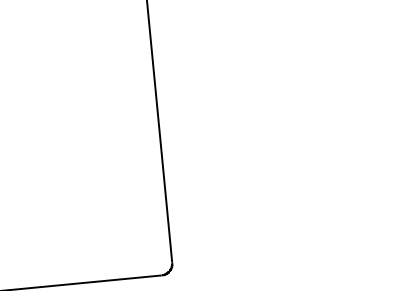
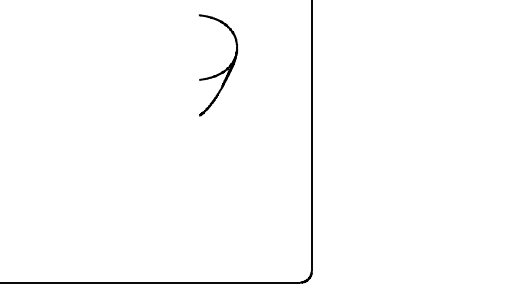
part: (64, 74) -> (221, 71), added

